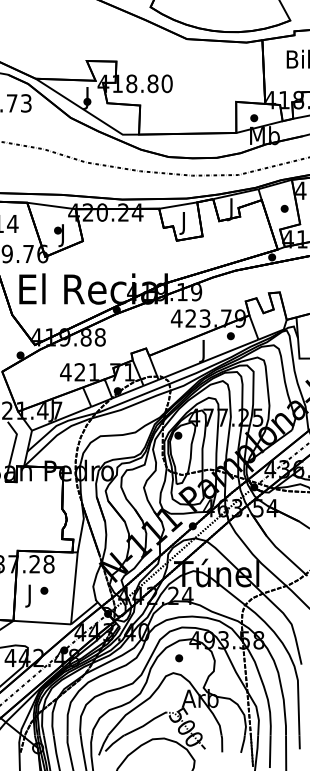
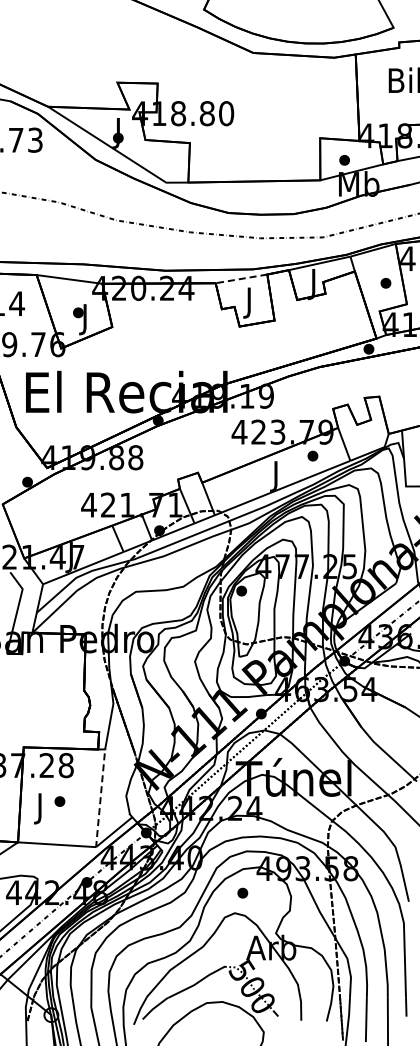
line: (178, 205) -> (241, 278), solid -> dashed
line: (74, 585) -> (100, 794), solid -> dashed

